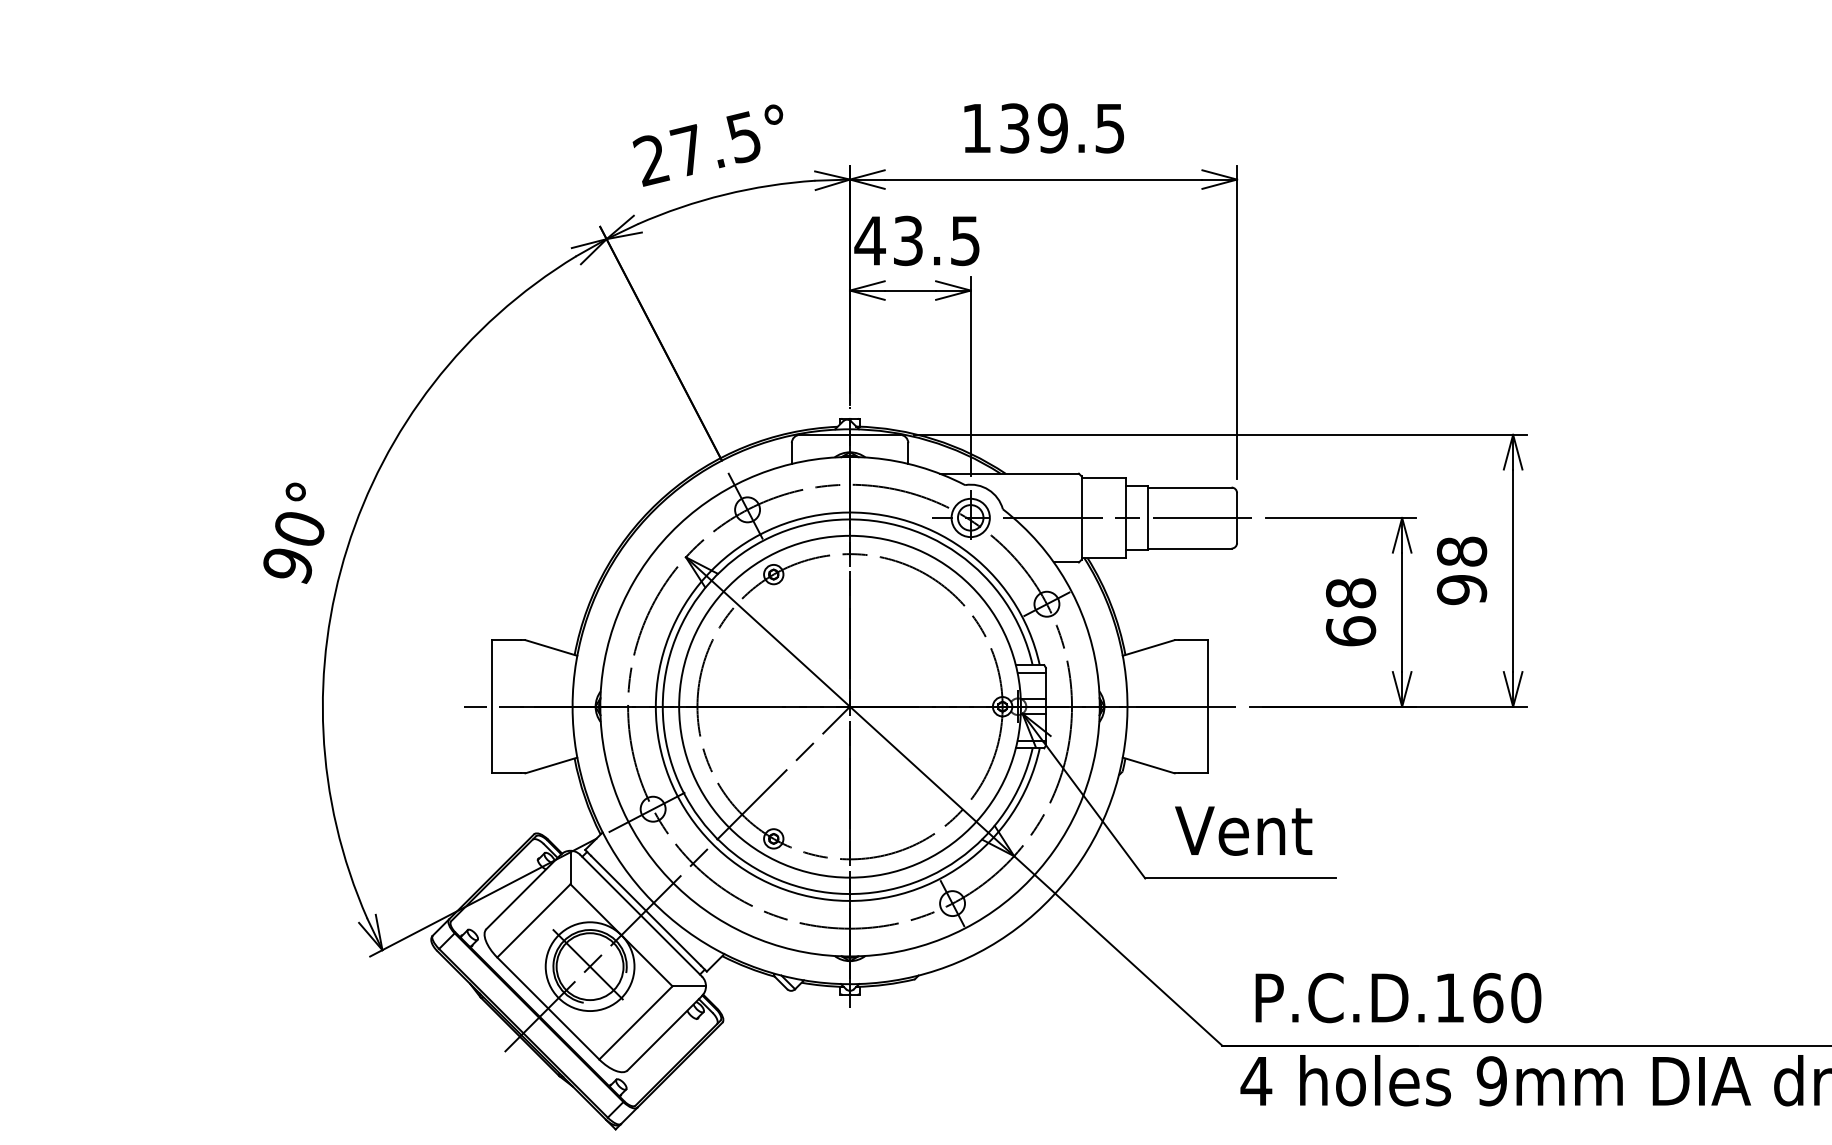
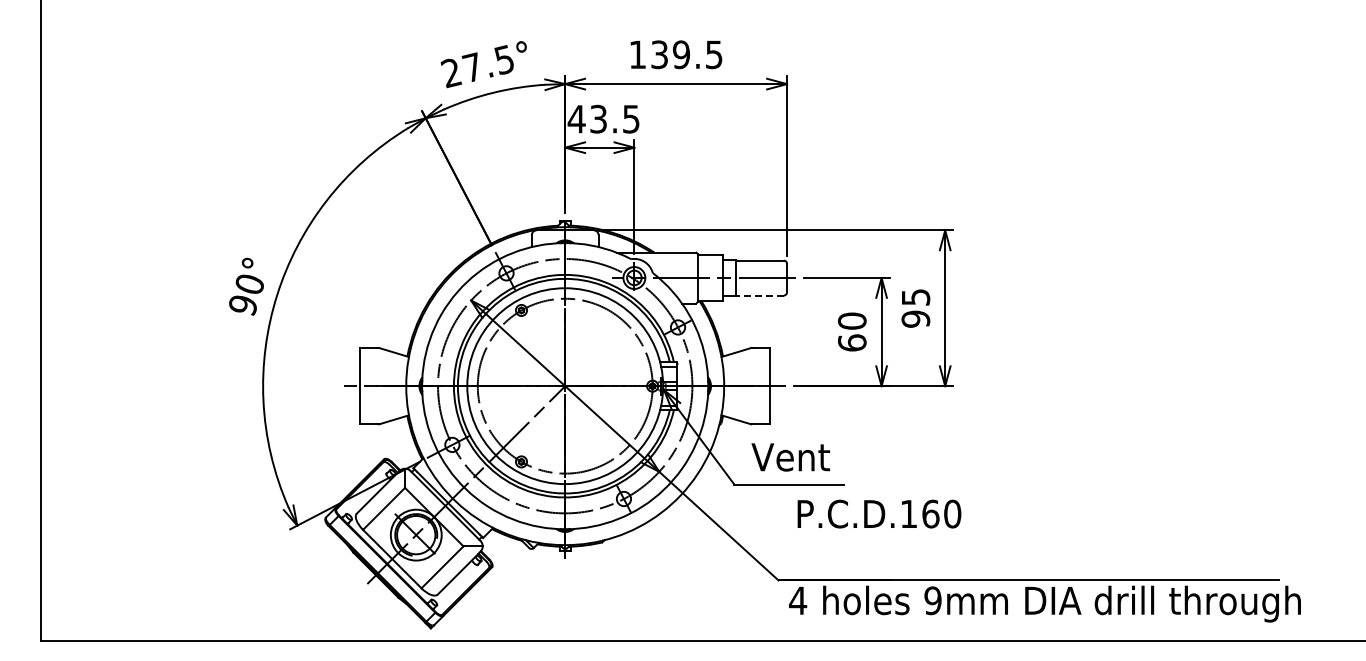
line: (1189, 548) -> (759, 295), solid -> dashed
text: (1461, 550) -> (915, 296), 98 -> 95
text: (1351, 592) -> (852, 320), 68 -> 60
text: (1398, 996) -> (879, 513), moved

